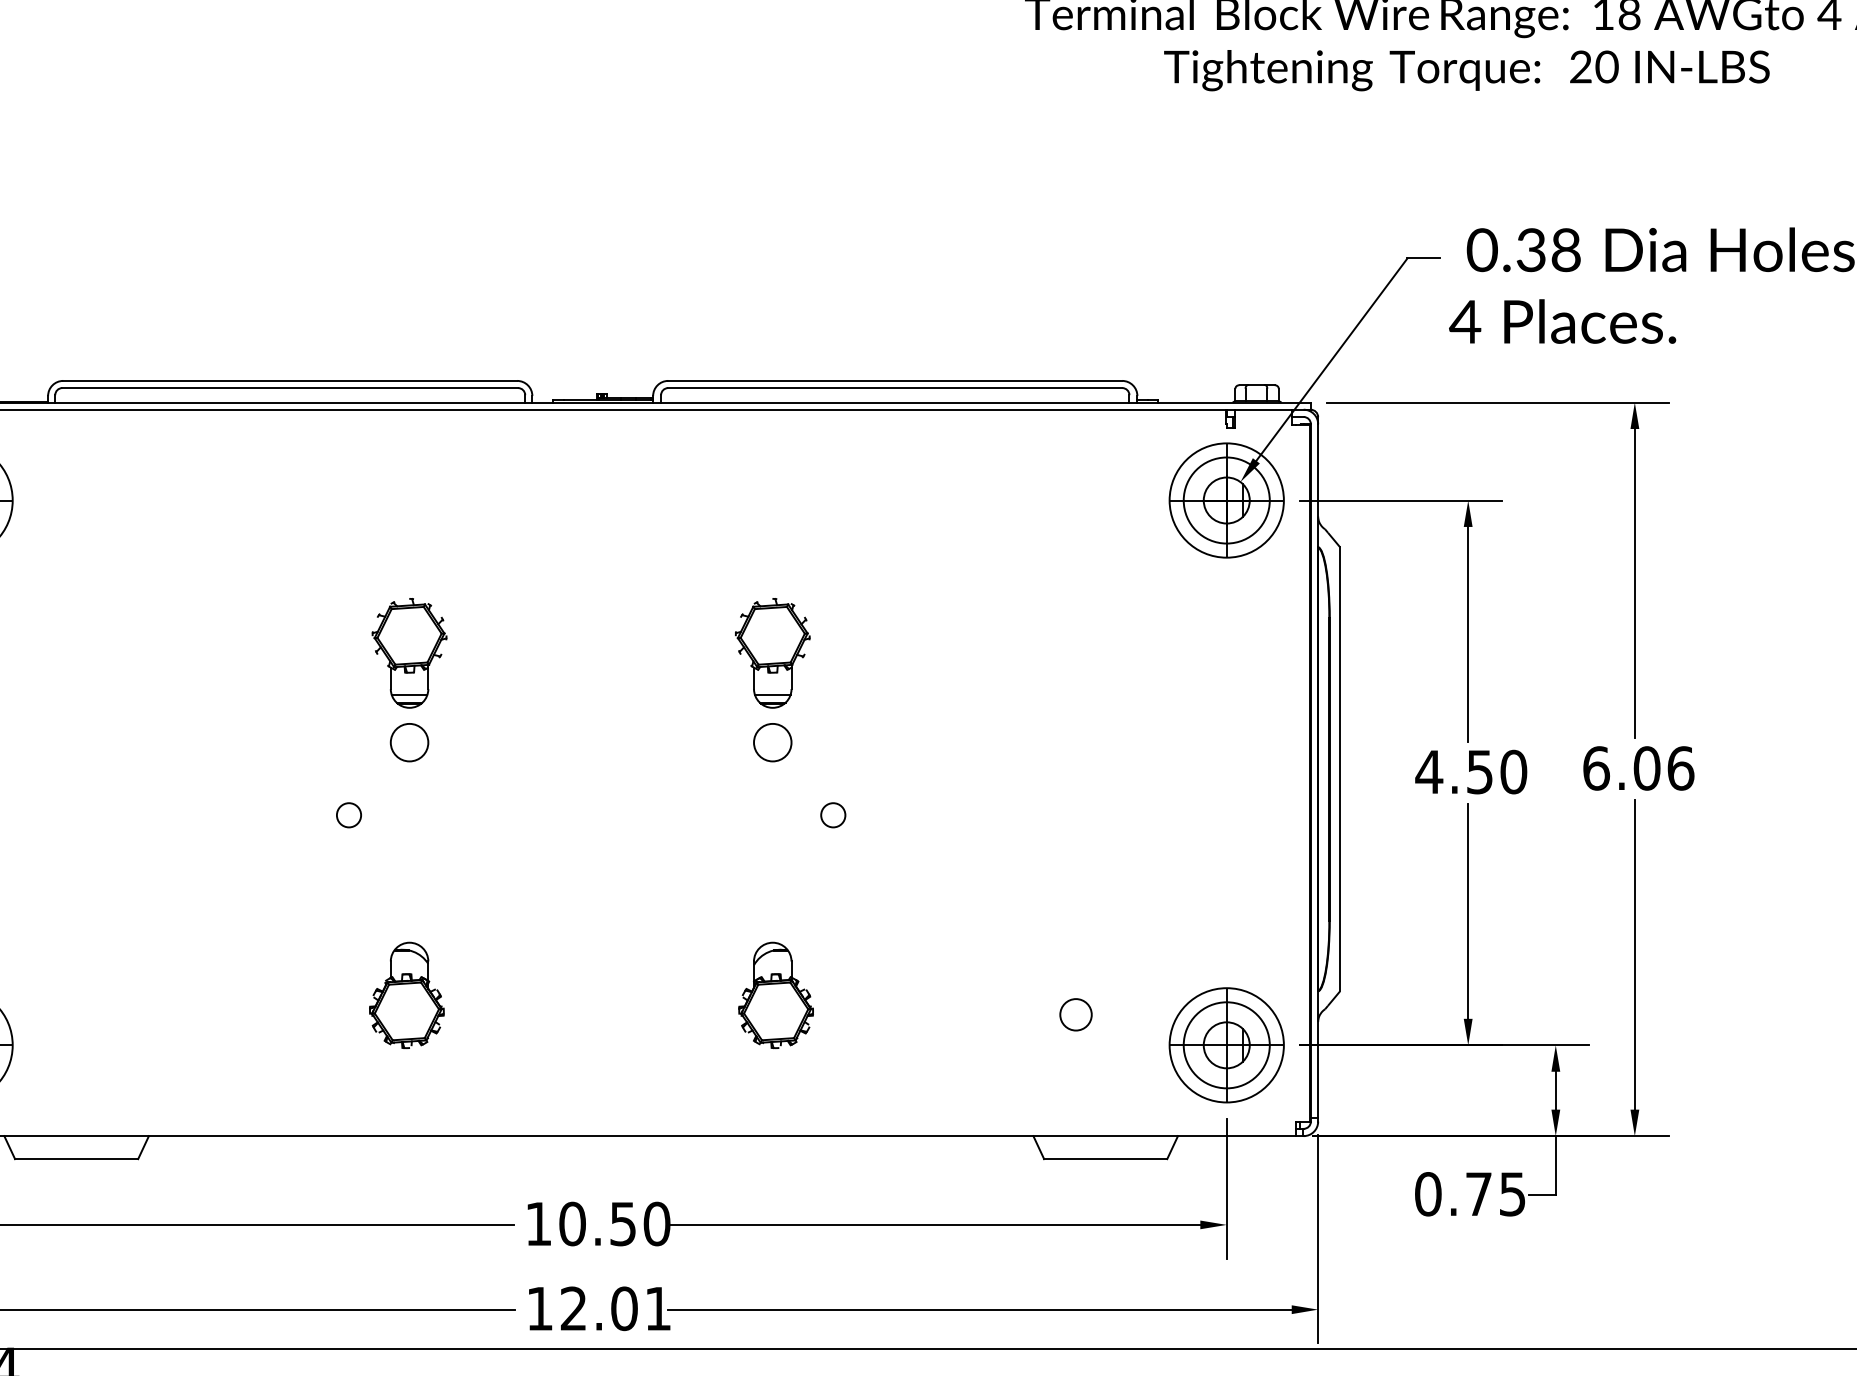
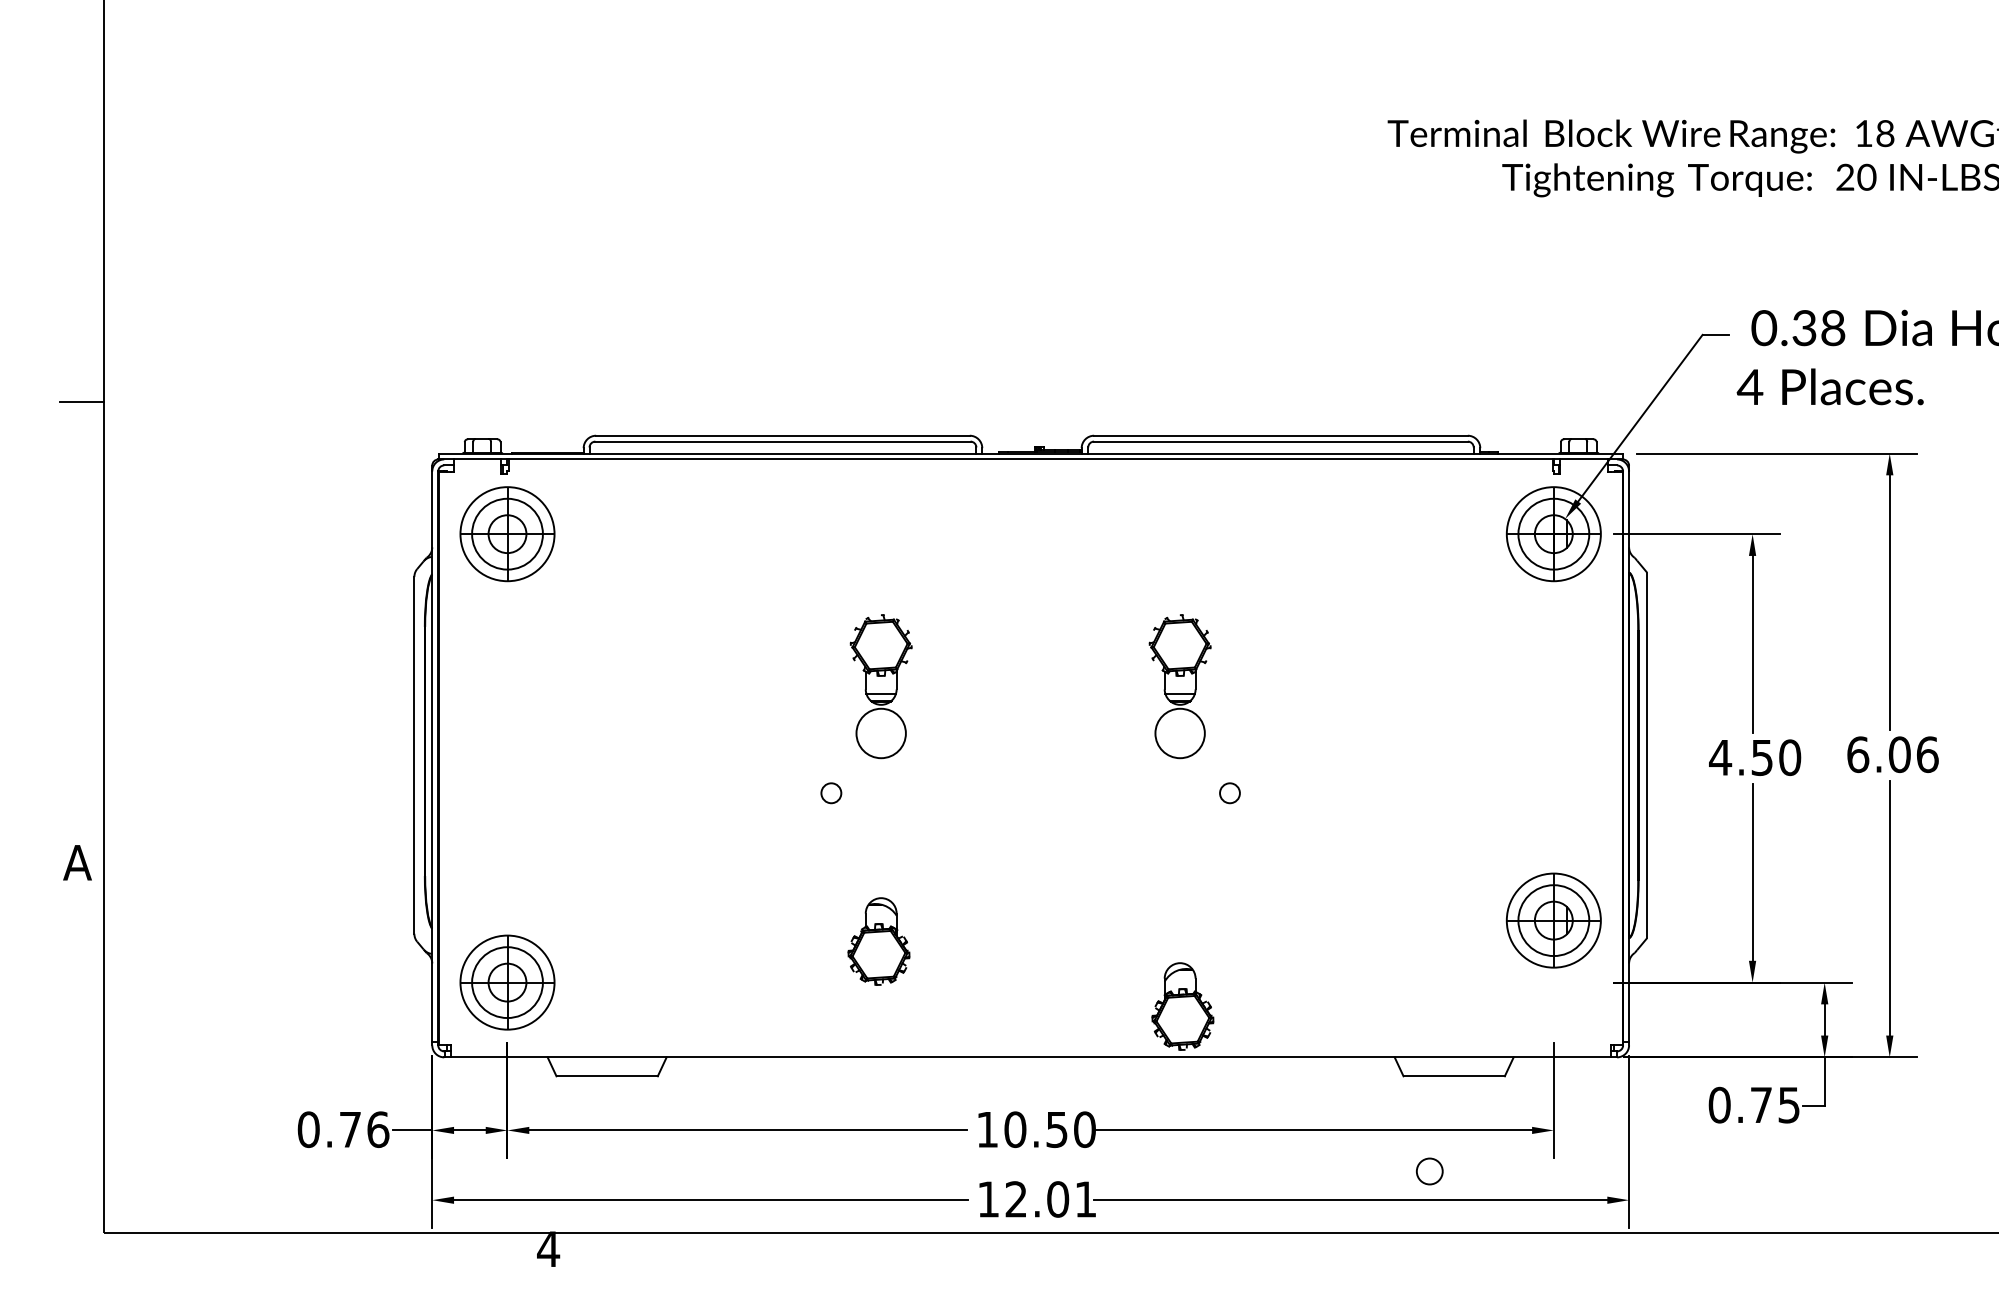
circle: (408, 742) -> (880, 733), size x1.6
circle: (771, 742) -> (1179, 733), size x1.6
part: (775, 995) -> (1182, 1006), moved
circle: (1075, 1014) -> (1429, 1171), moved
part: (1226, 1045) -> (1553, 920), moved

